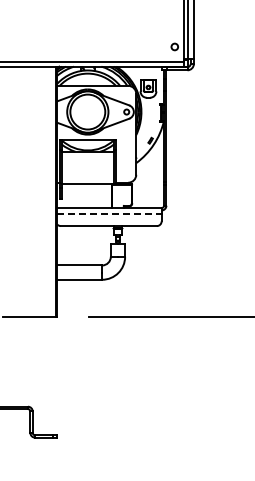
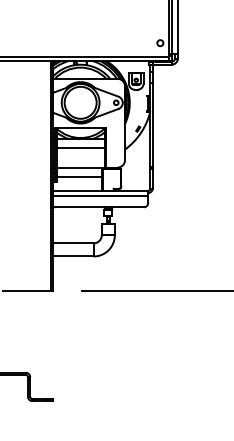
line: (87, 161) -> (80, 148), added
line: (86, 193) -> (79, 177), added
line: (110, 213) -> (101, 195), dashed -> solid

